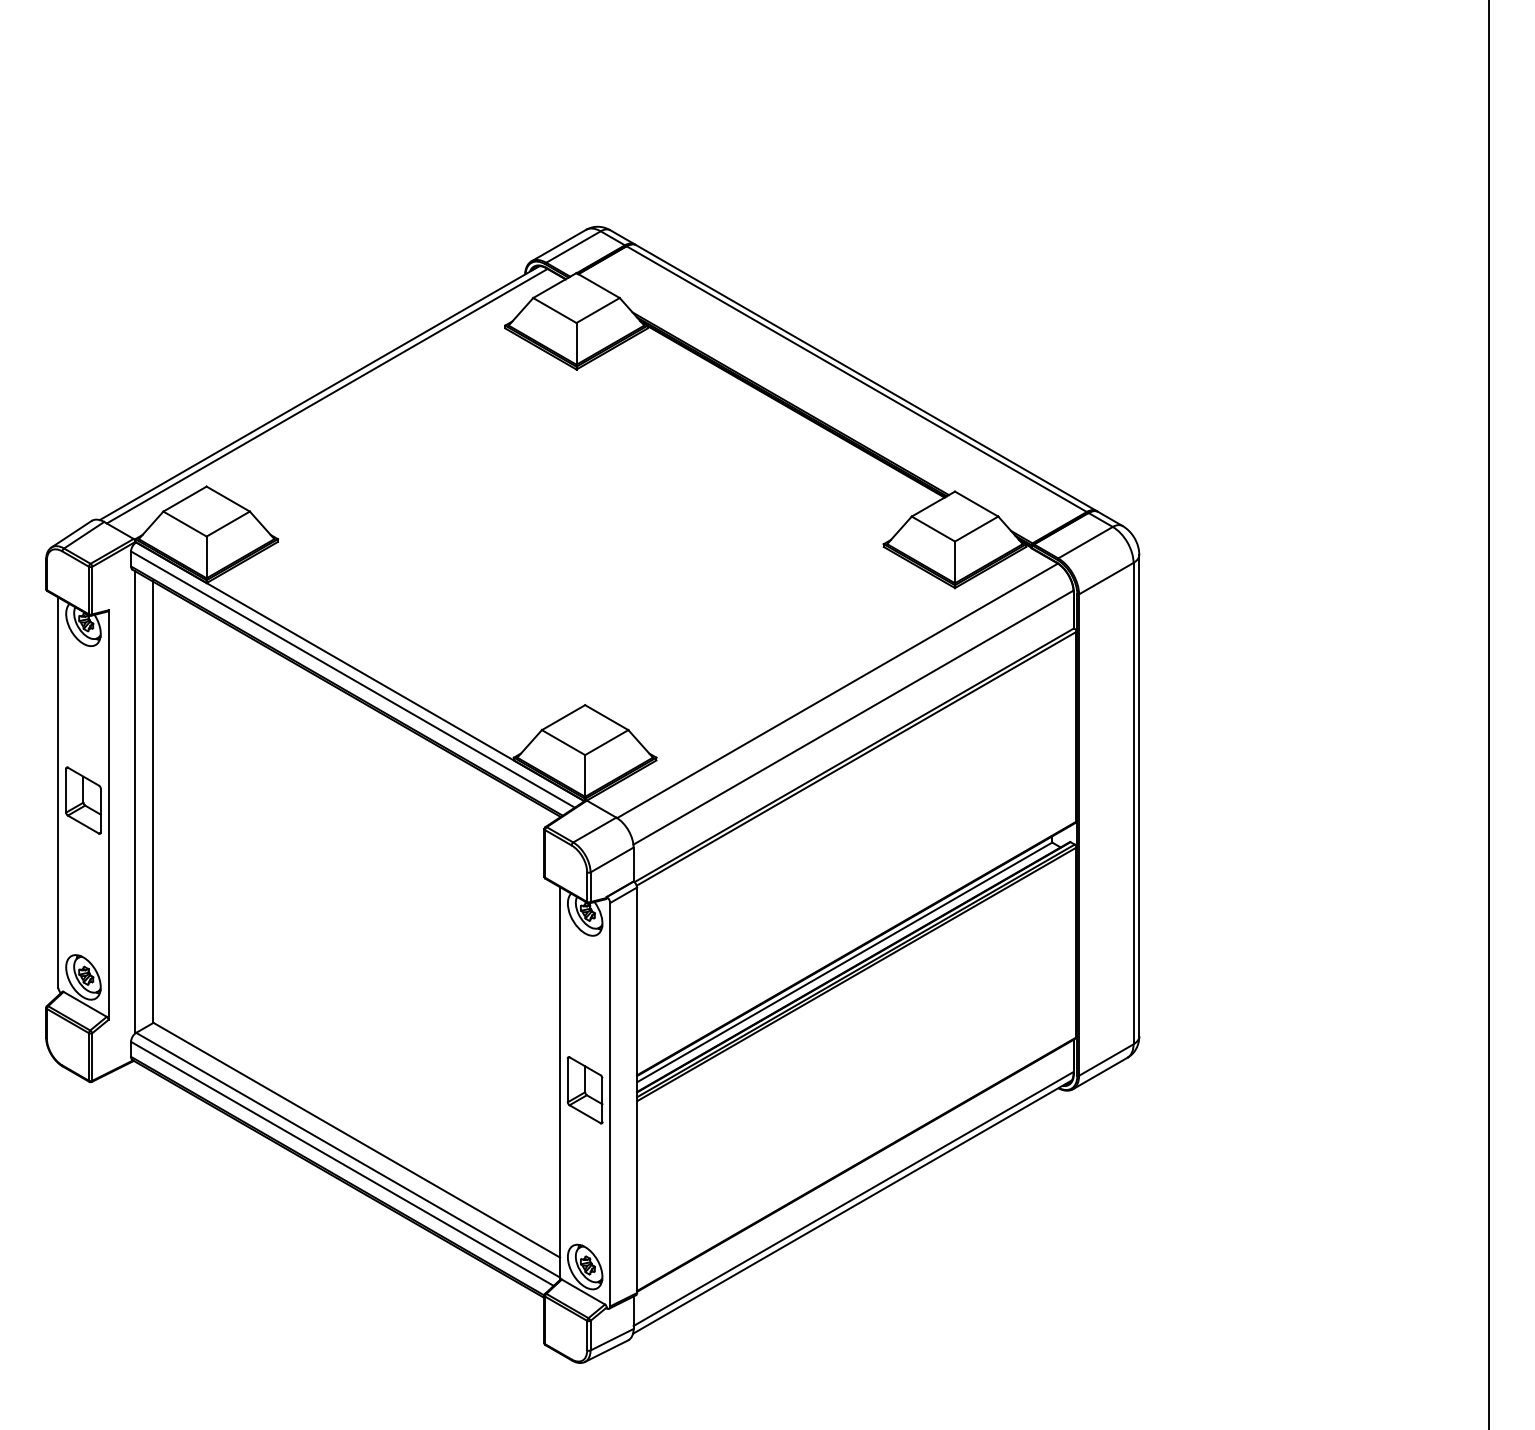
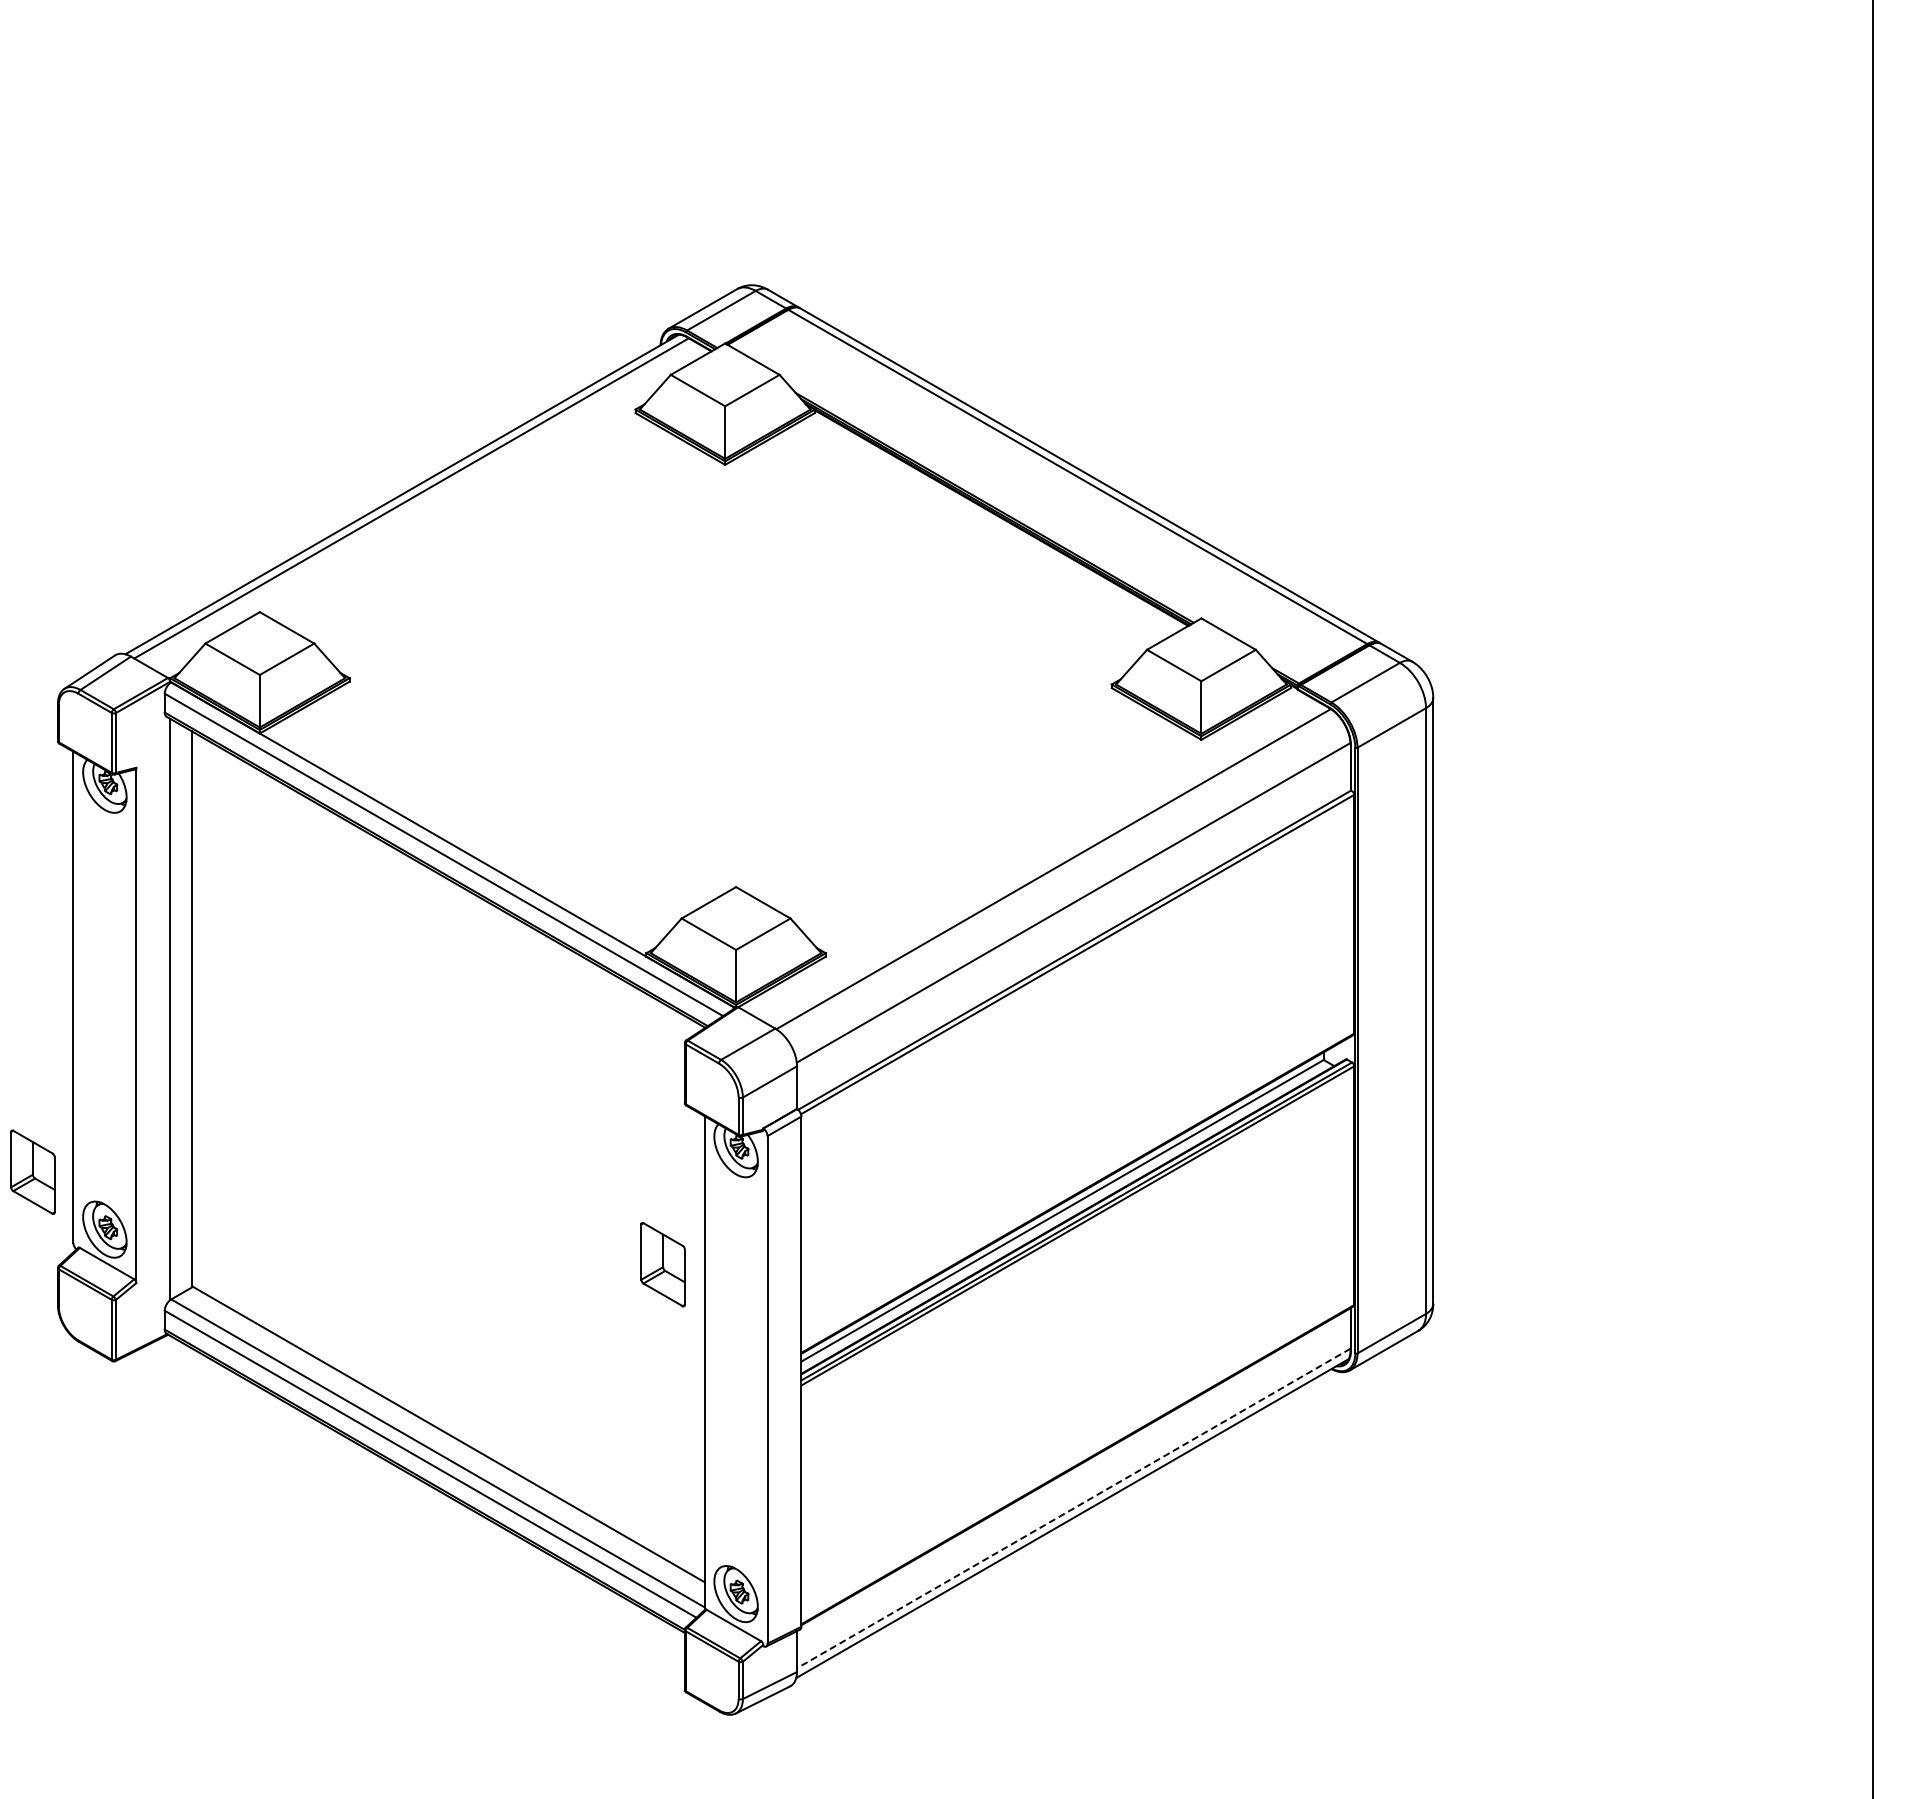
part: (83, 800) -> (32, 1171), moved
part: (584, 1090) -> (662, 1264), moved
line: (853, 1199) -> (1073, 1508), solid -> dashed

